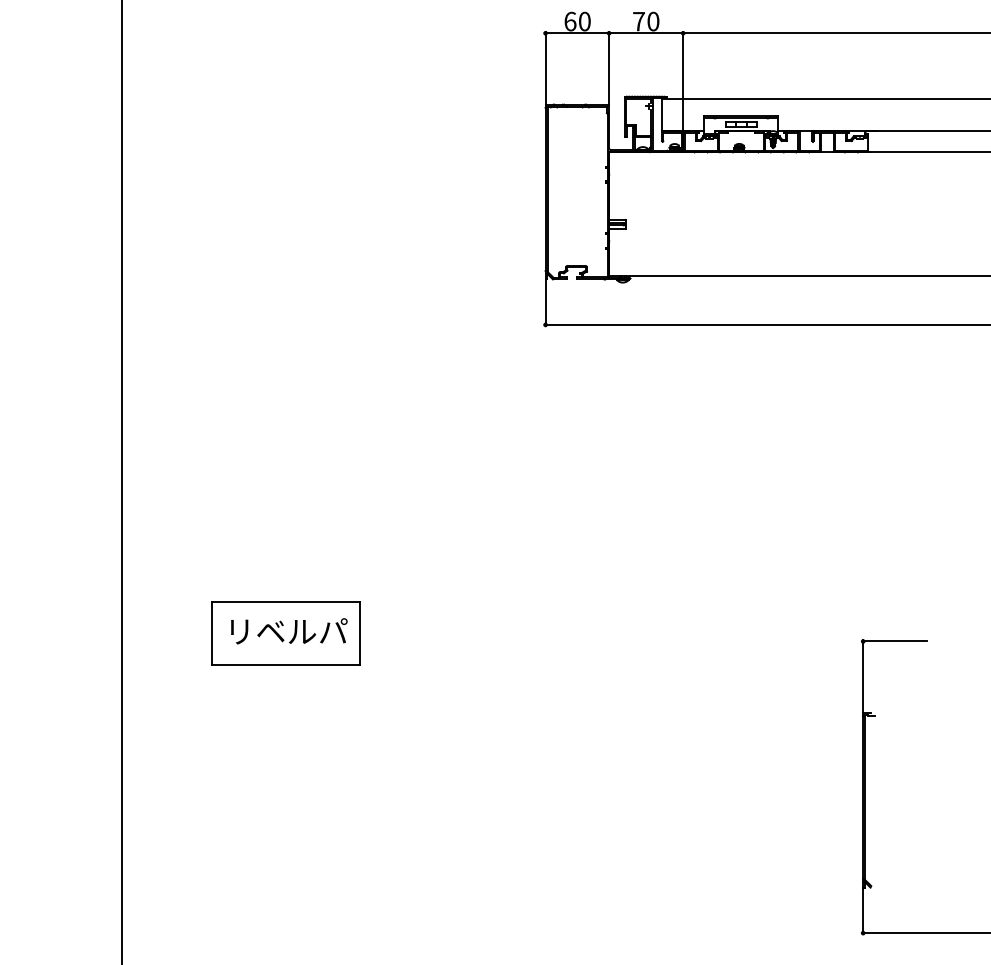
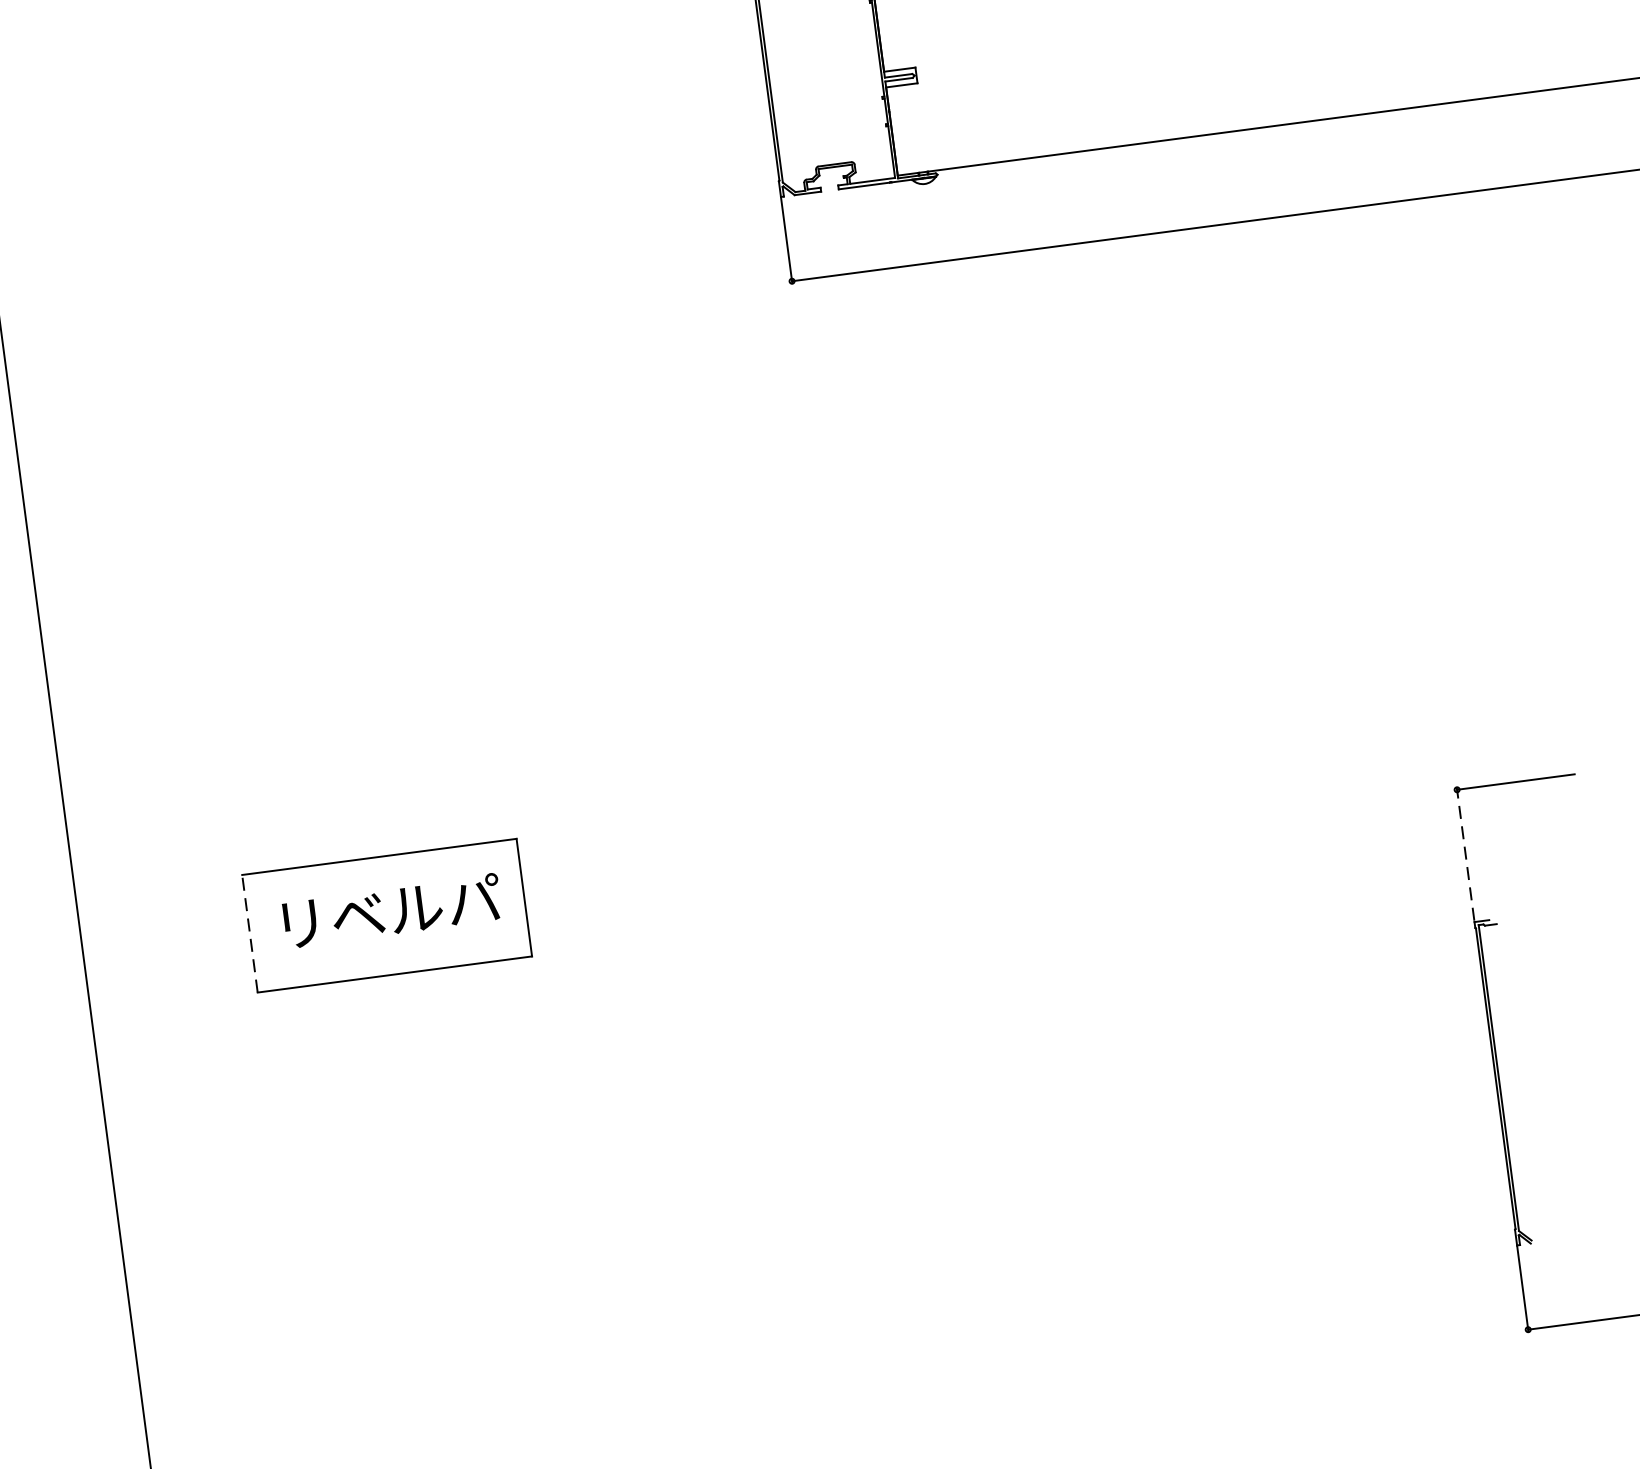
line: (212, 633) -> (250, 933), solid -> dashed
line: (863, 676) -> (1466, 854), solid -> dashed

